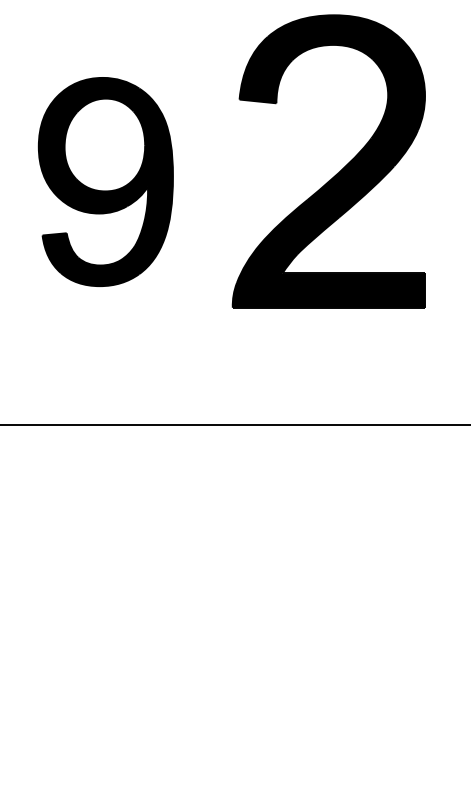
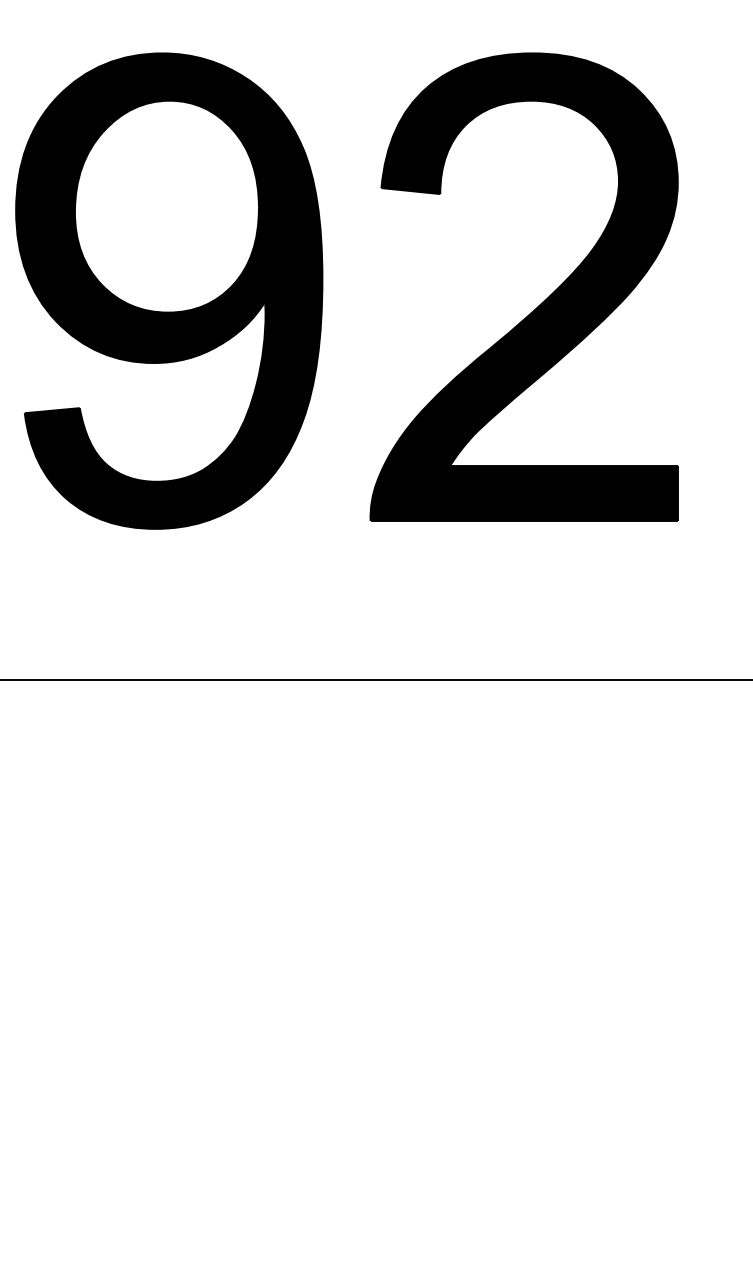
part: (336, 173) -> (536, 306), moved
part: (105, 181) -> (168, 290), size x1.43

